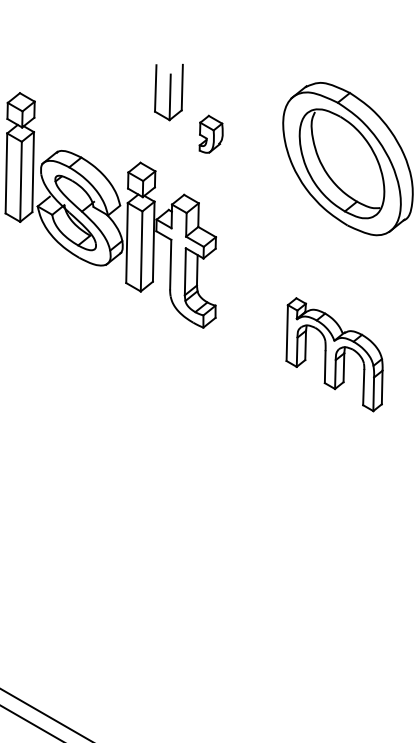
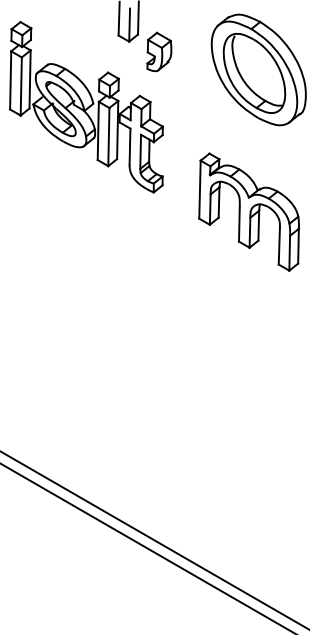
part: (211, 133) -> (159, 51), size x1.43
part: (333, 353) -> (248, 211), size x1.43

